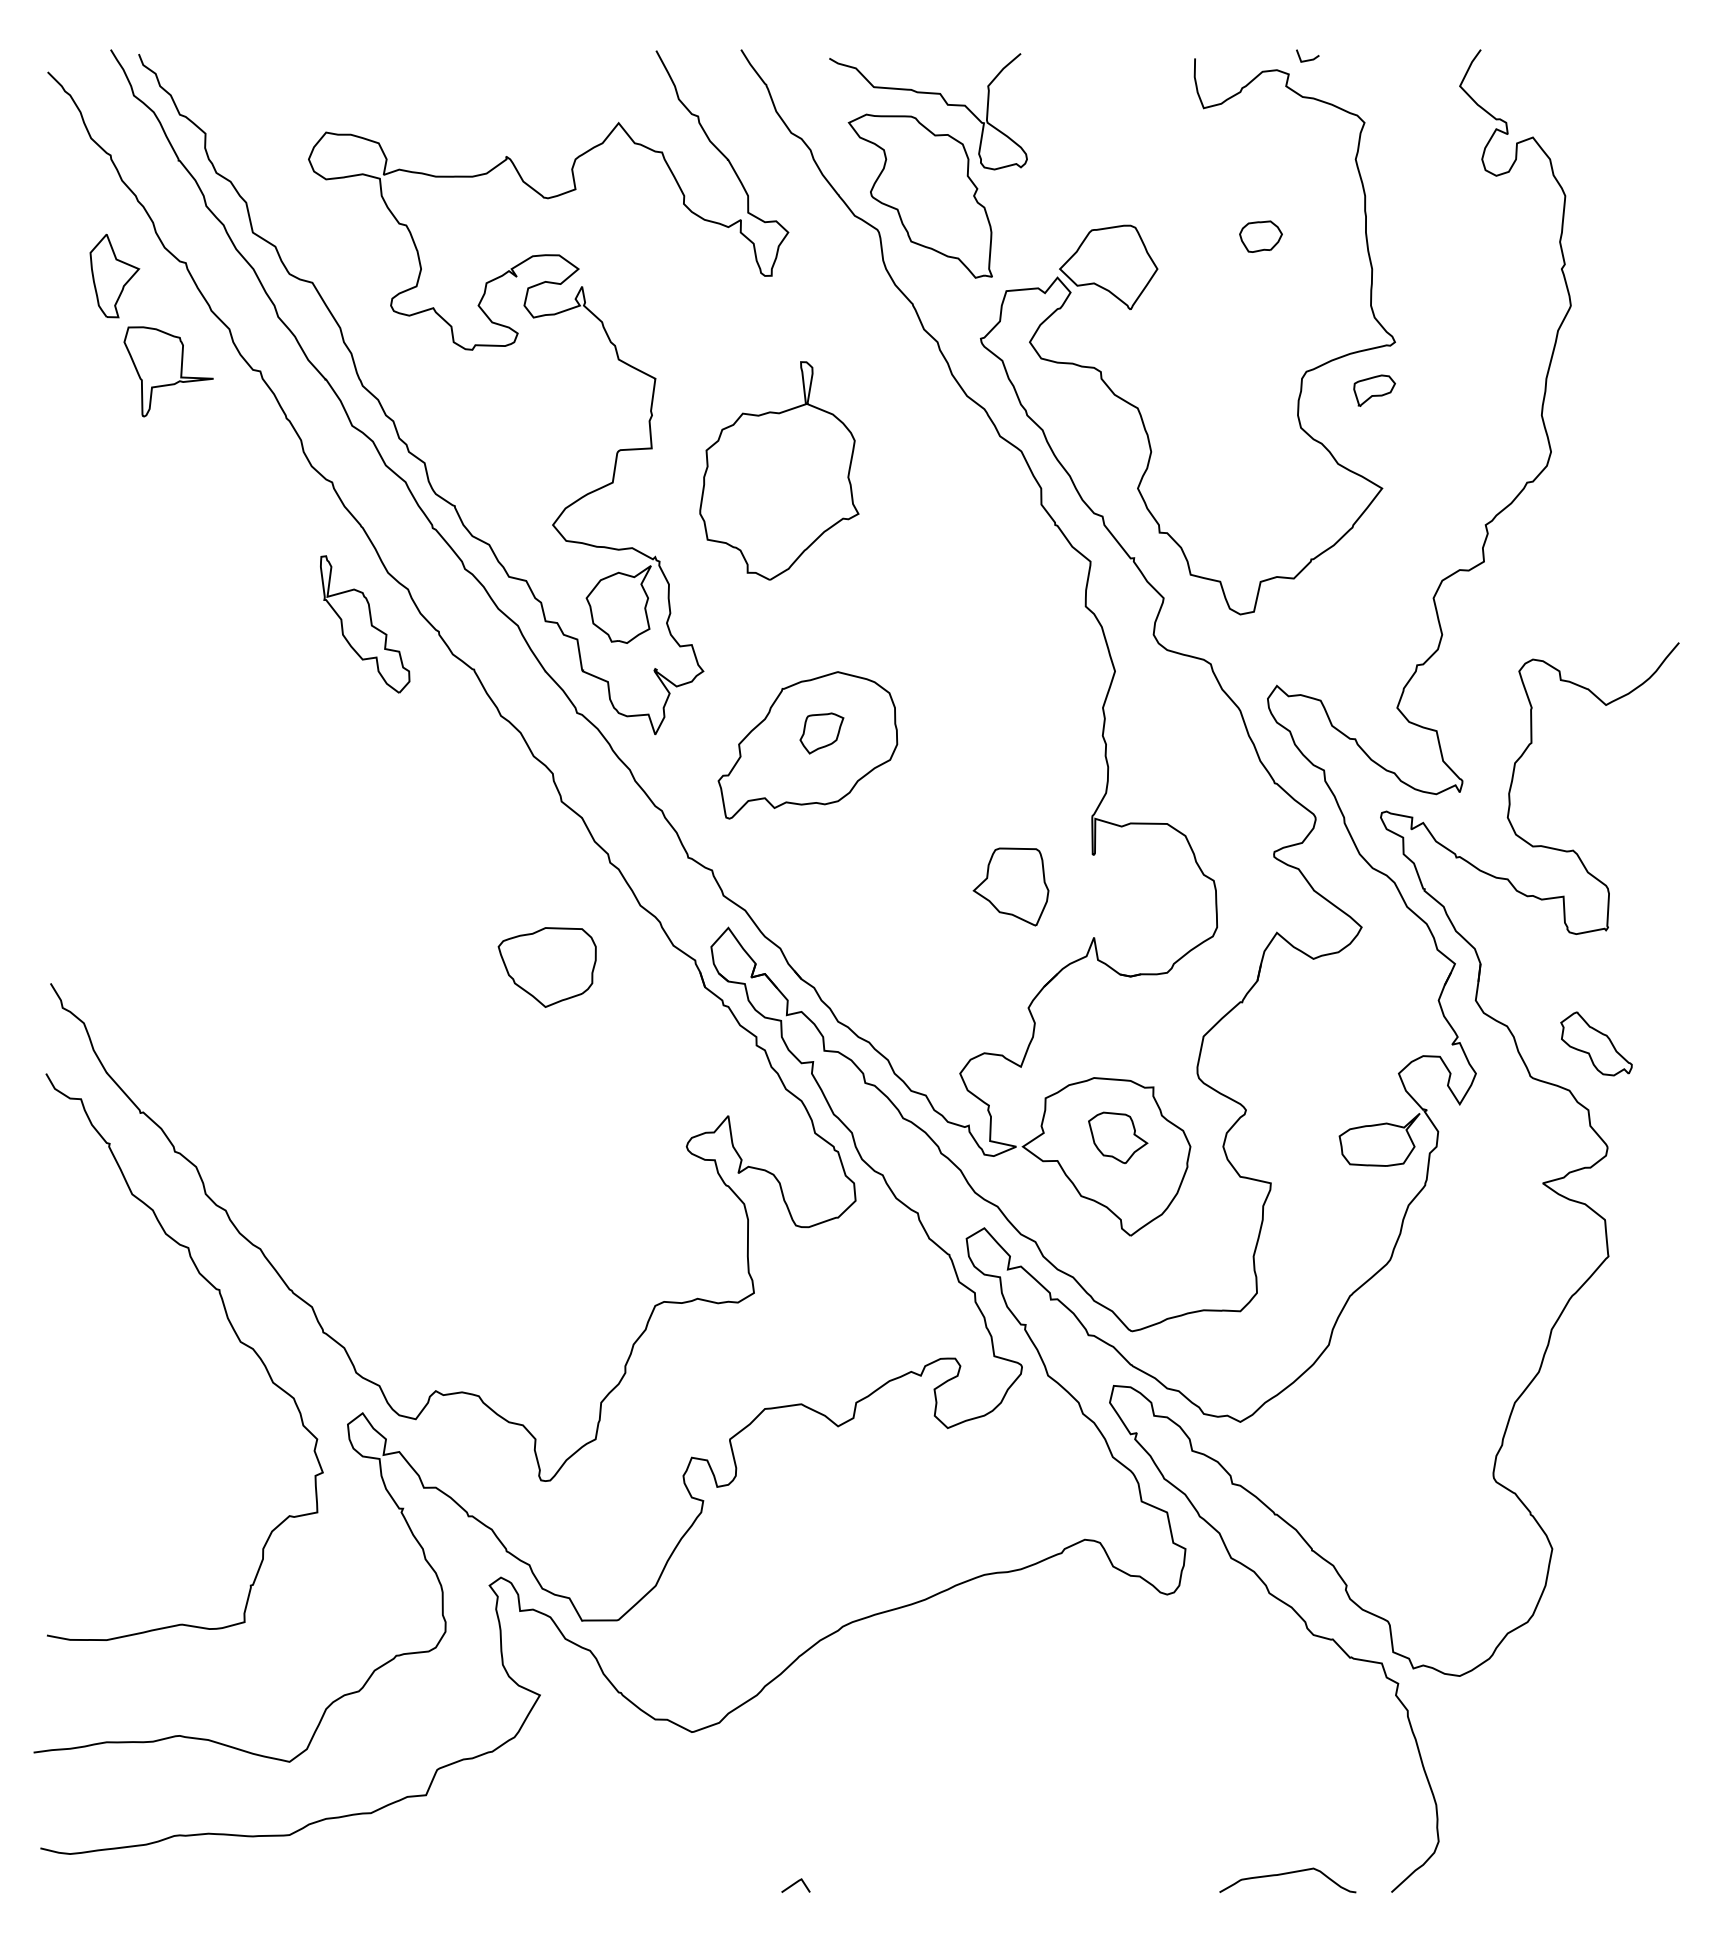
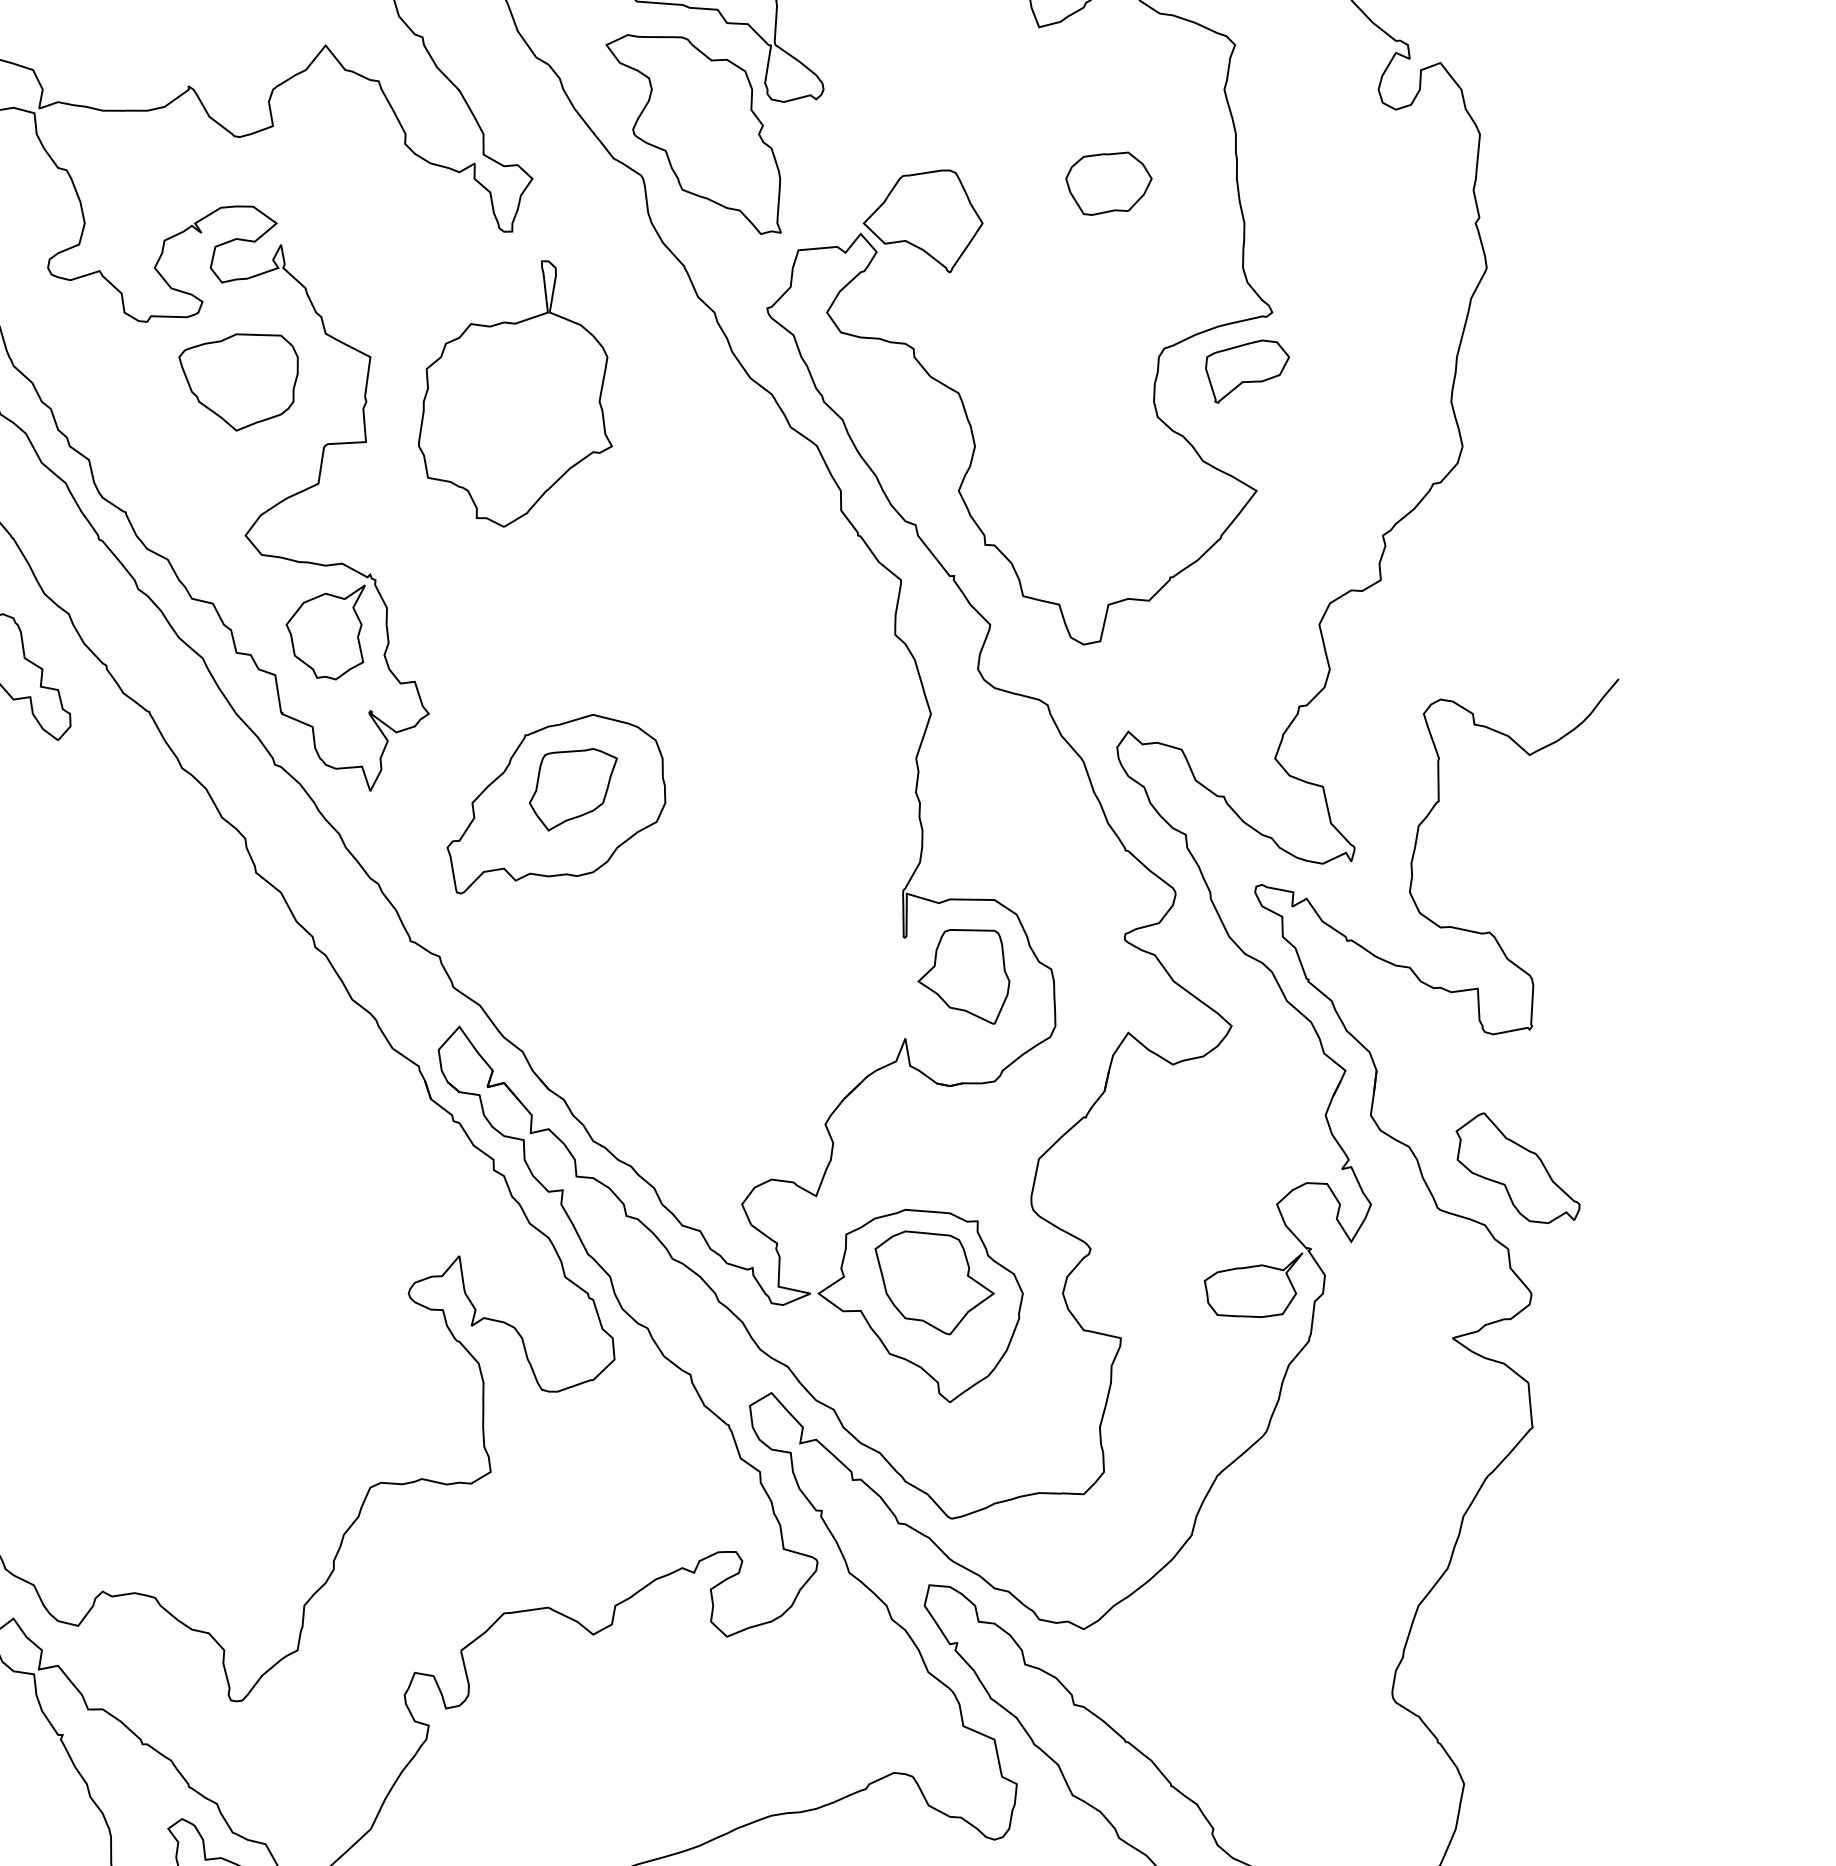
part: (1260, 236) -> (1108, 183), size x1.67
part: (1374, 390) -> (1247, 371), size x1.67
part: (779, 470) -> (515, 393), moved
part: (821, 733) -> (572, 789), size x1.67
part: (1010, 886) -> (963, 976), moved
part: (546, 967) -> (237, 382), moved
part: (1596, 1043) -> (1518, 1167), size x1.43
part: (1117, 1137) -> (933, 1282), size x1.67

